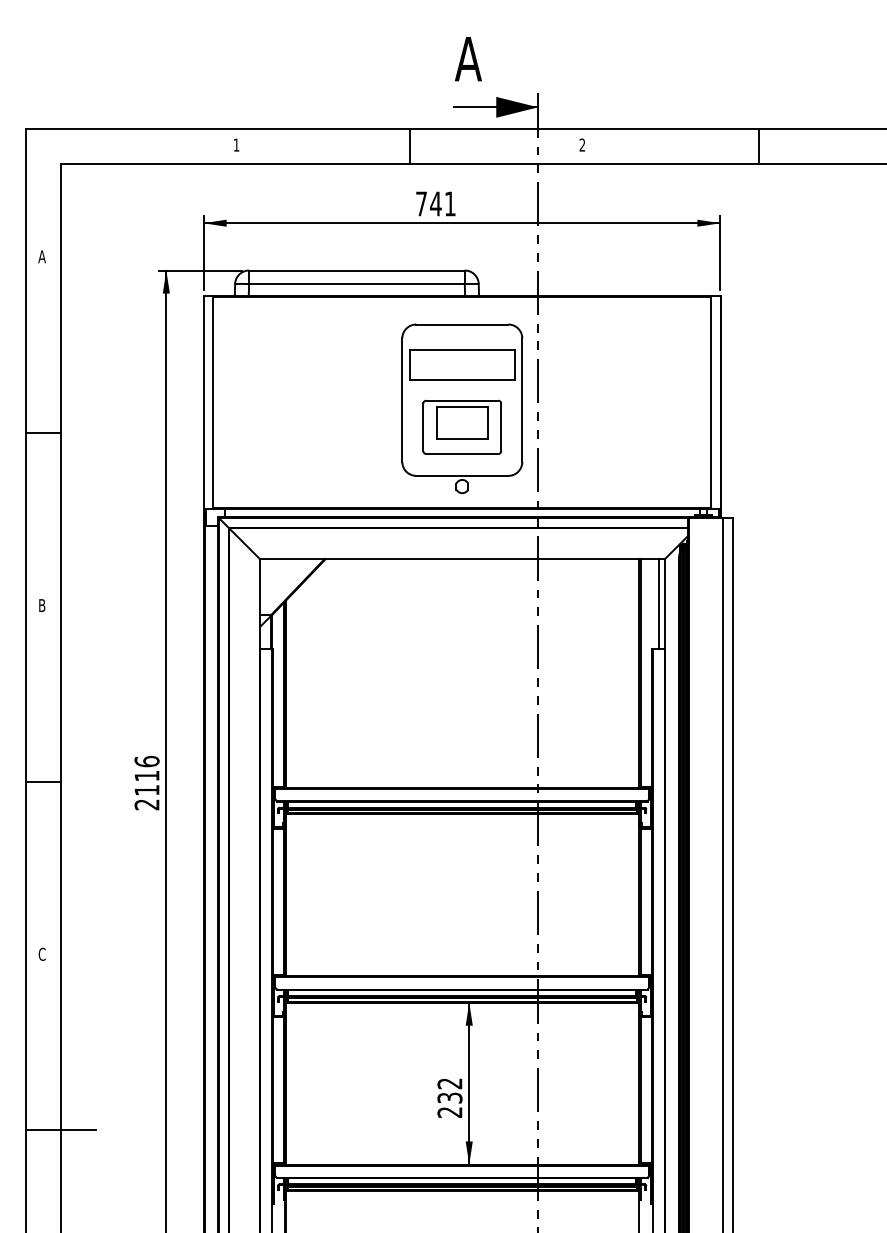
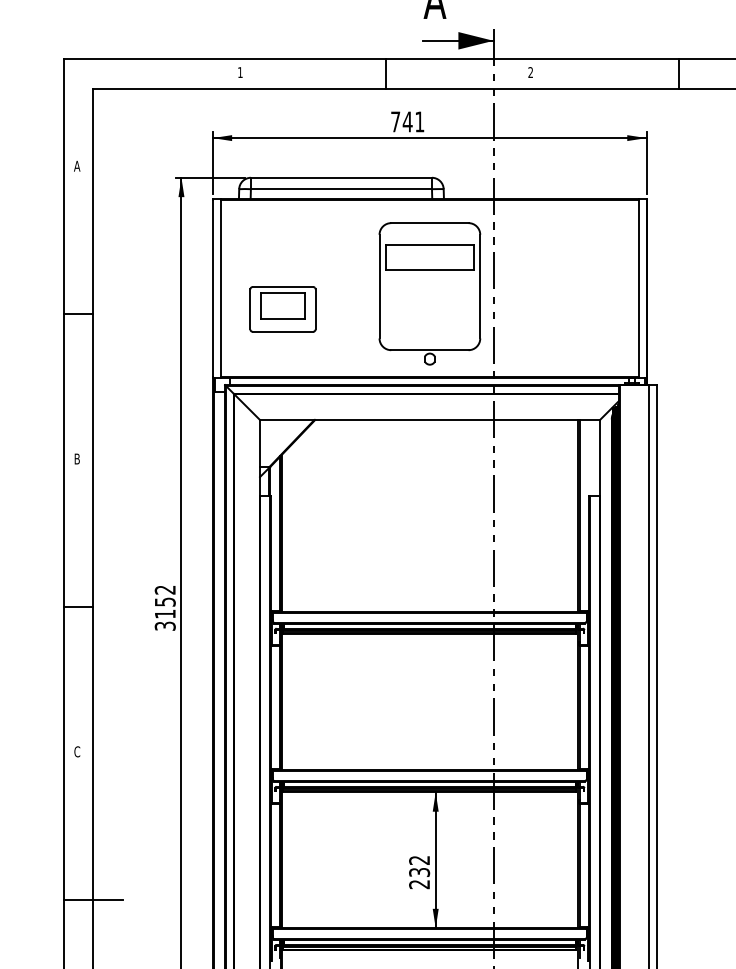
part: (461, 426) -> (282, 308), moved
line: (658, 604) -> (594, 458), removed
text: (146, 782) -> (164, 607), 2116 -> 3152

